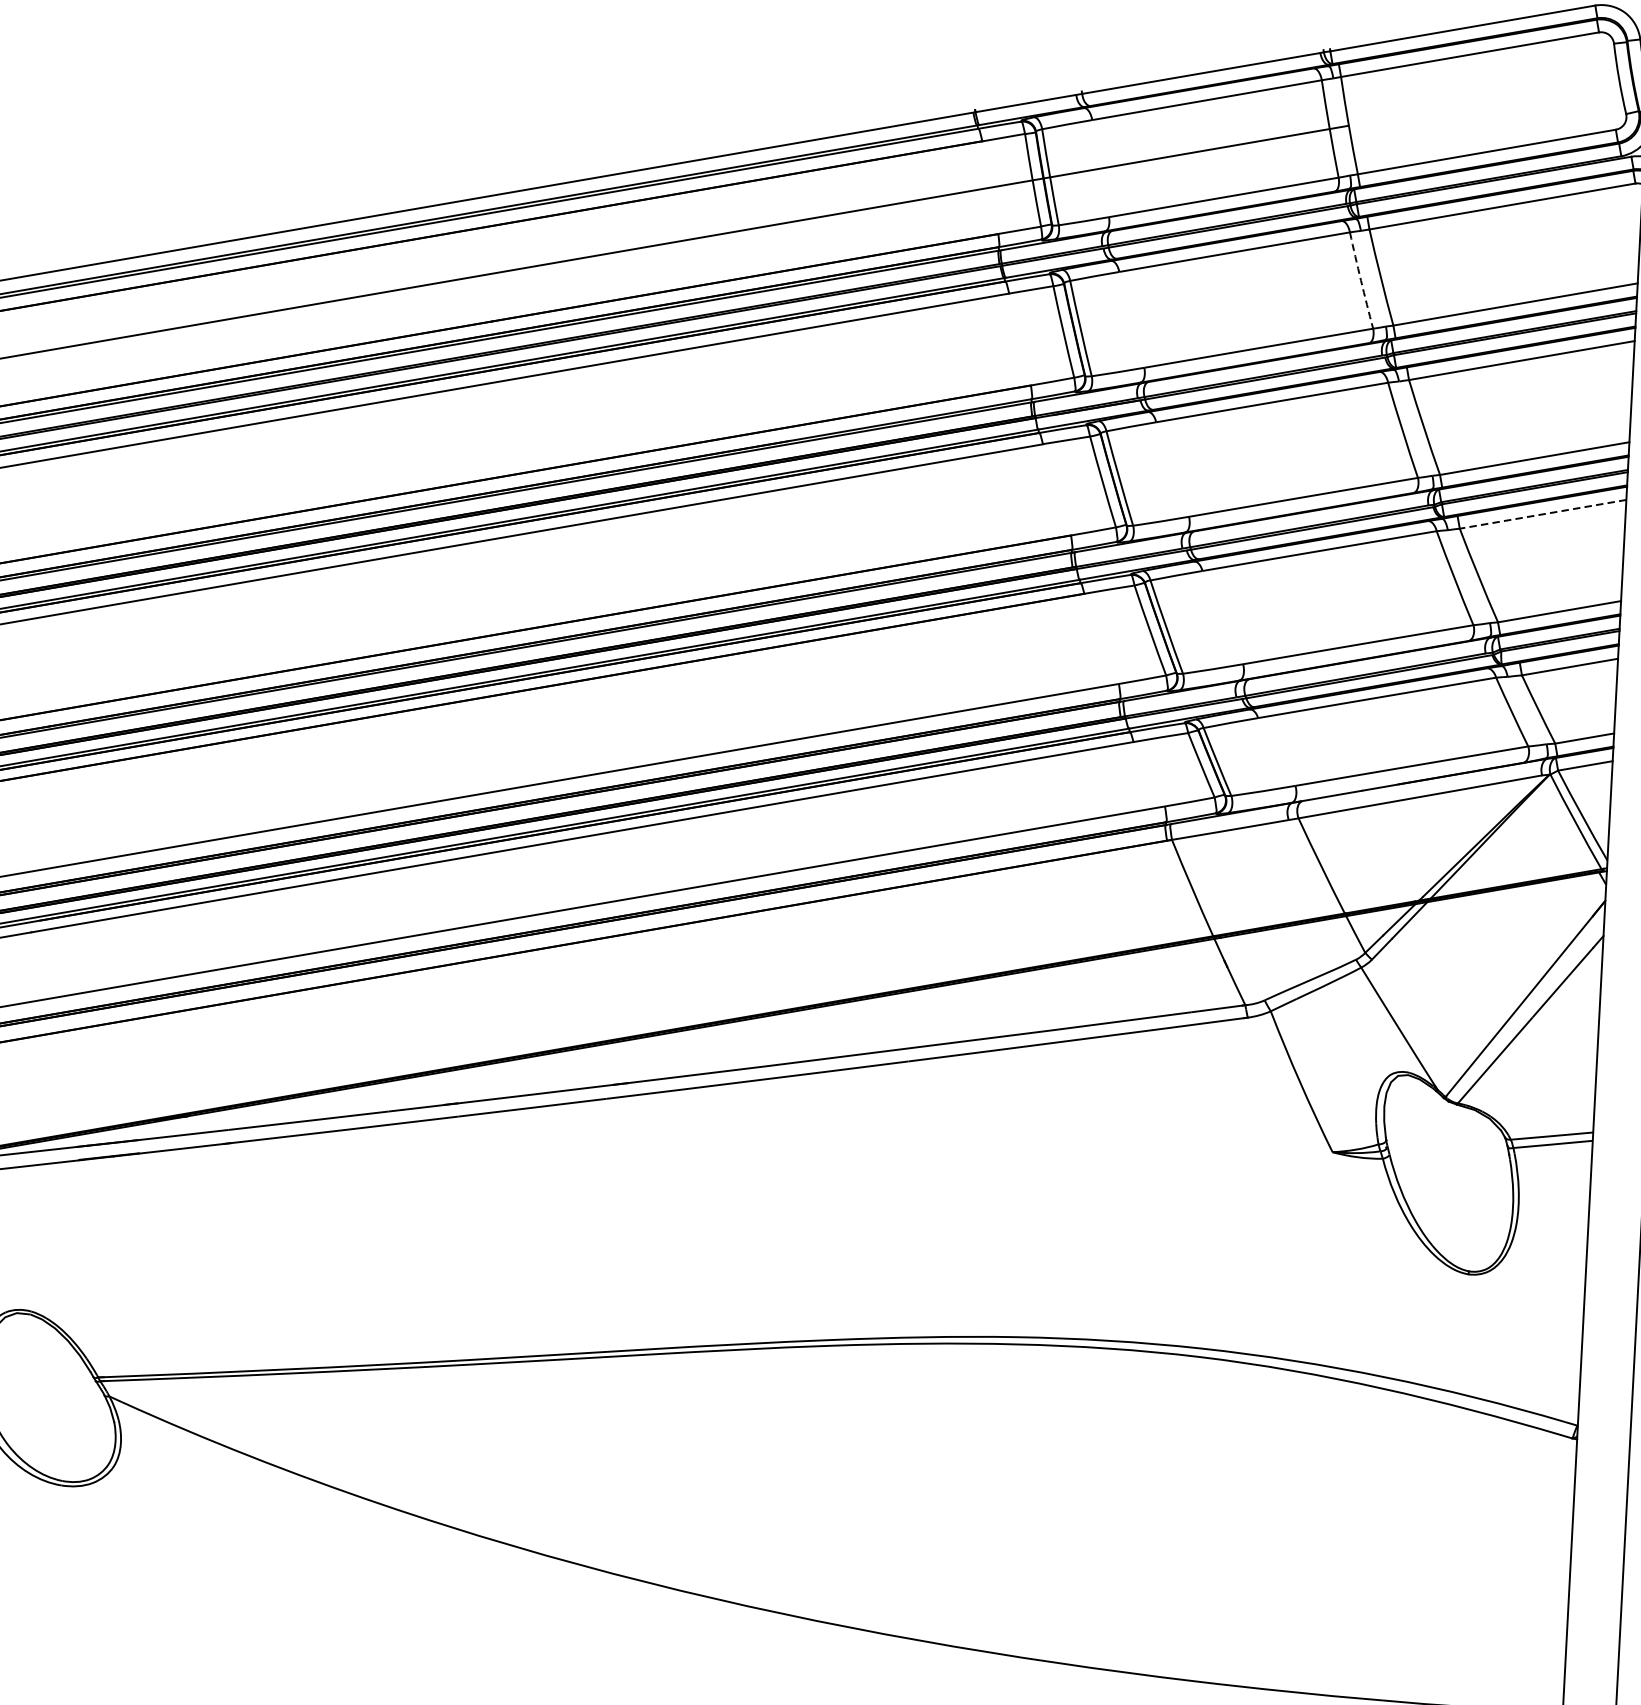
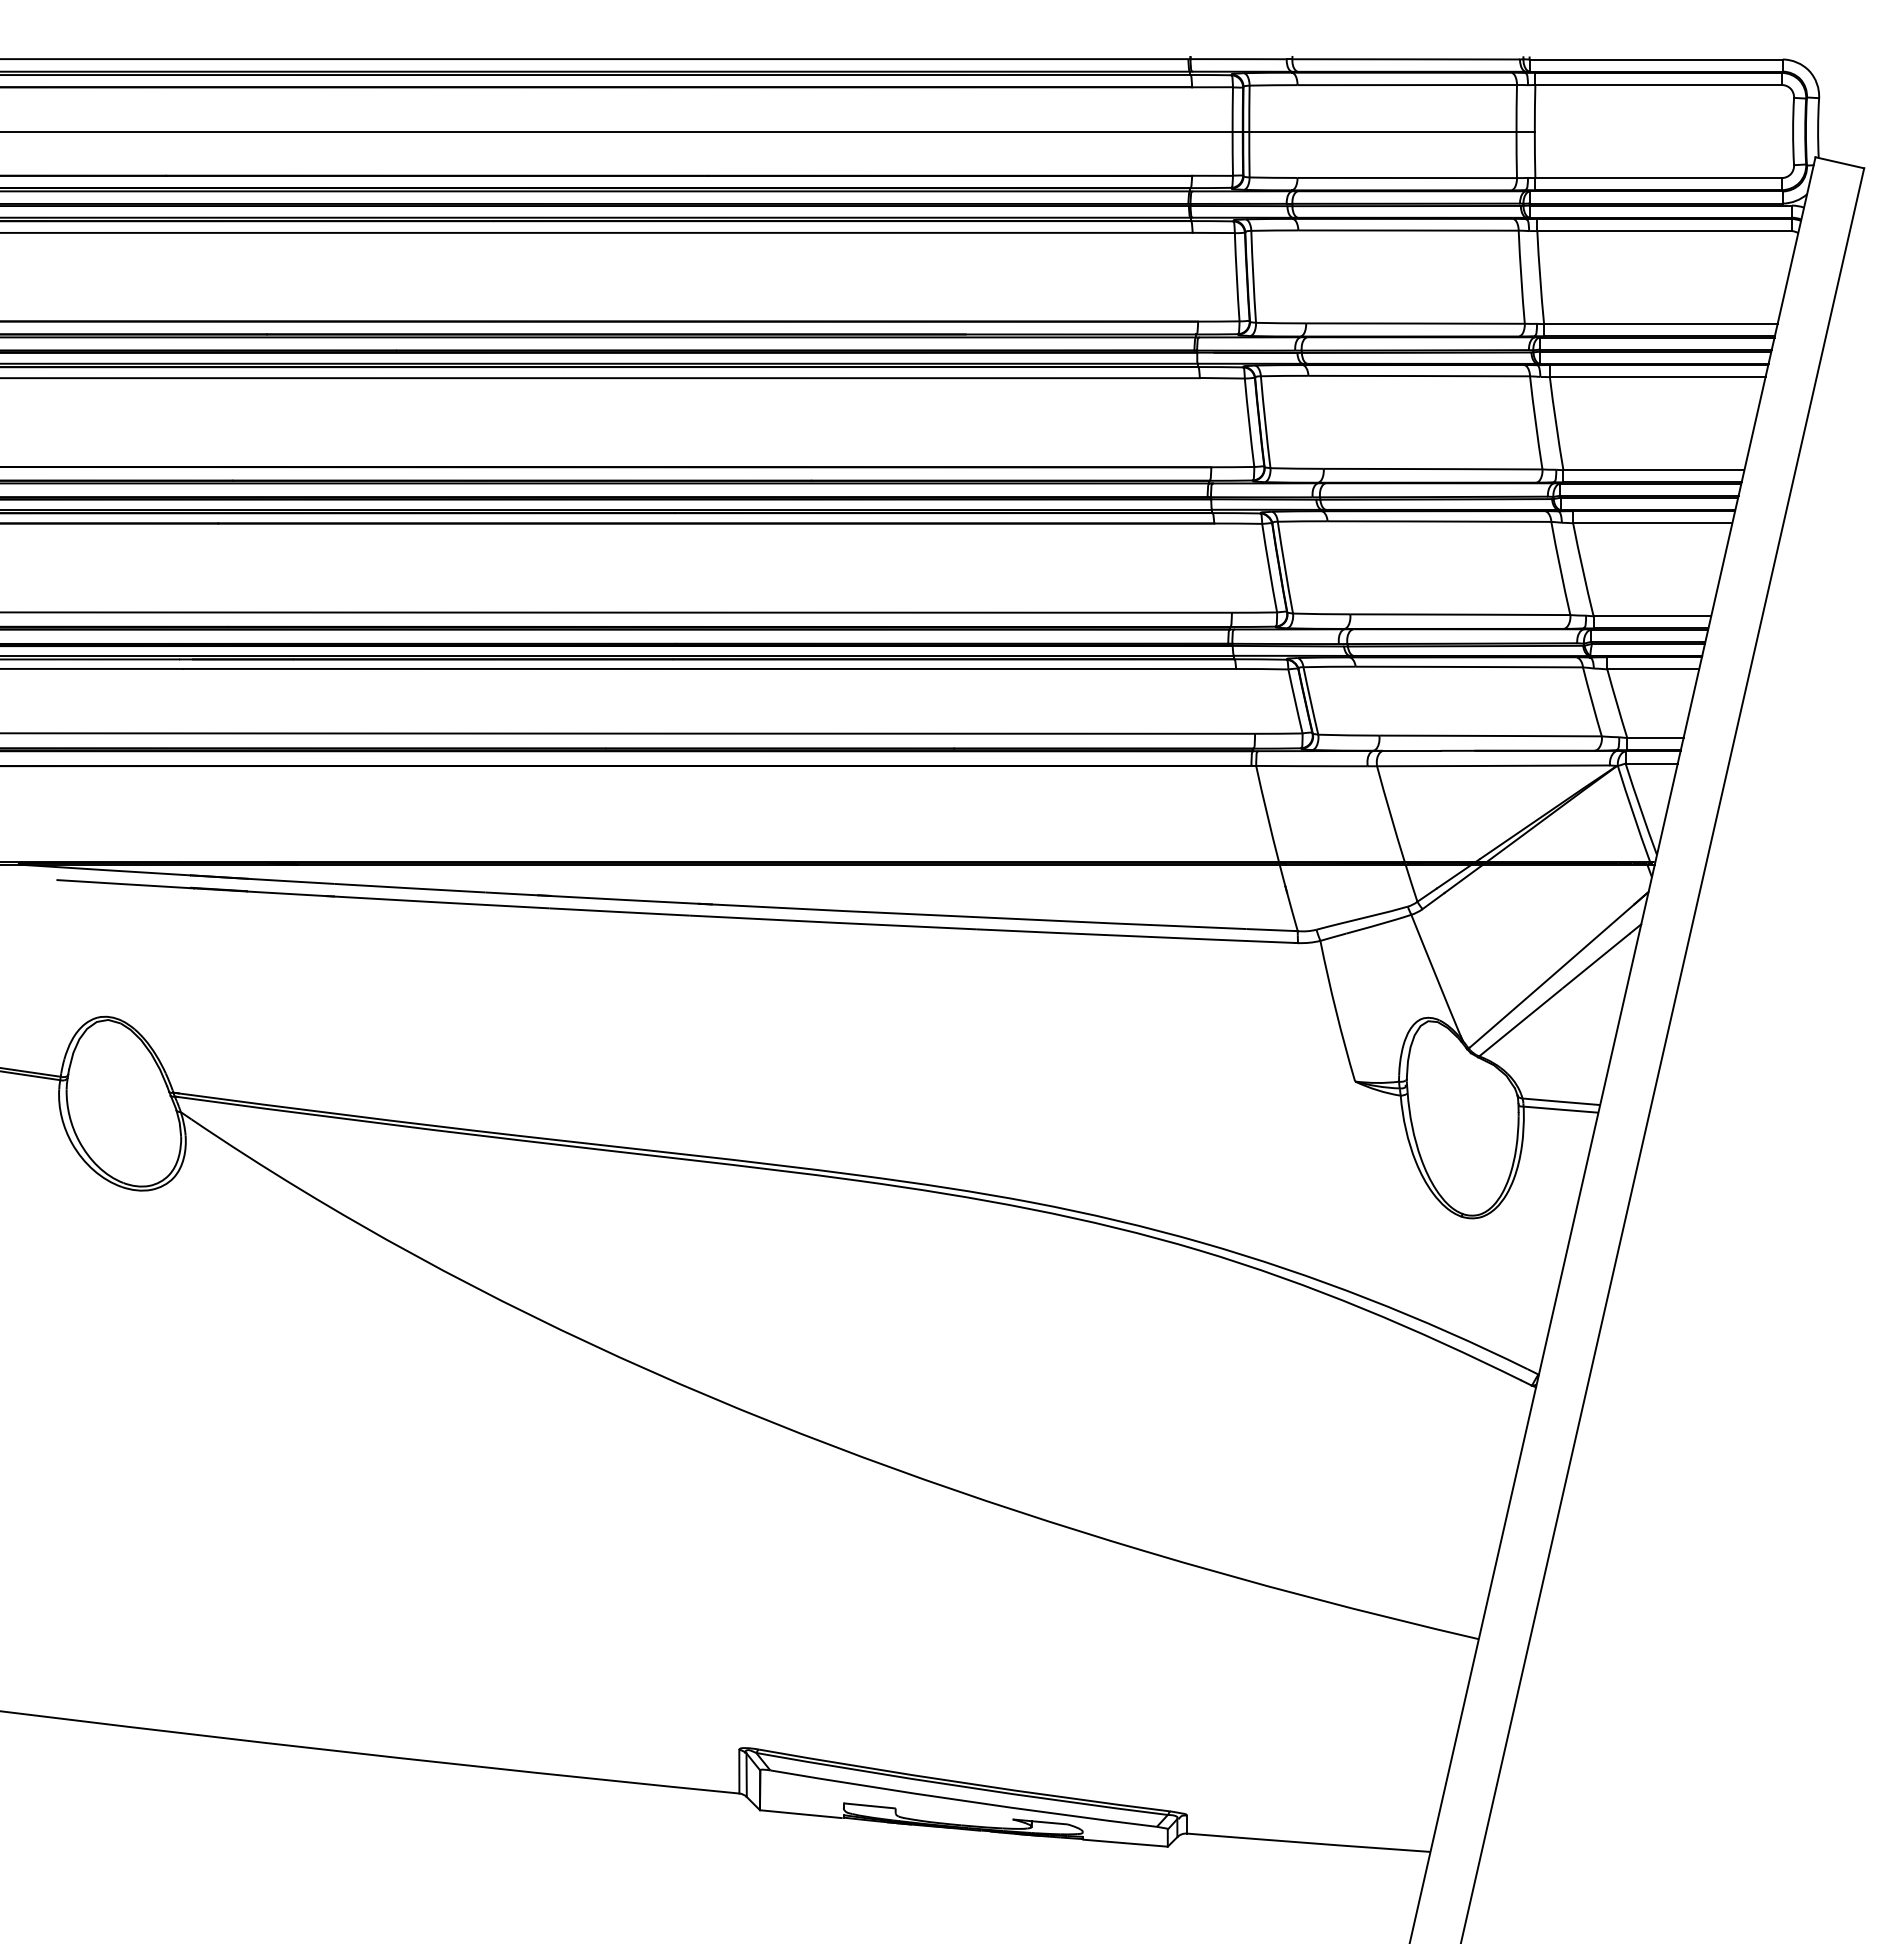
arc: (1361, 280) -> (1521, 277), dashed -> solid
line: (1542, 514) -> (1652, 523), dashed -> solid

